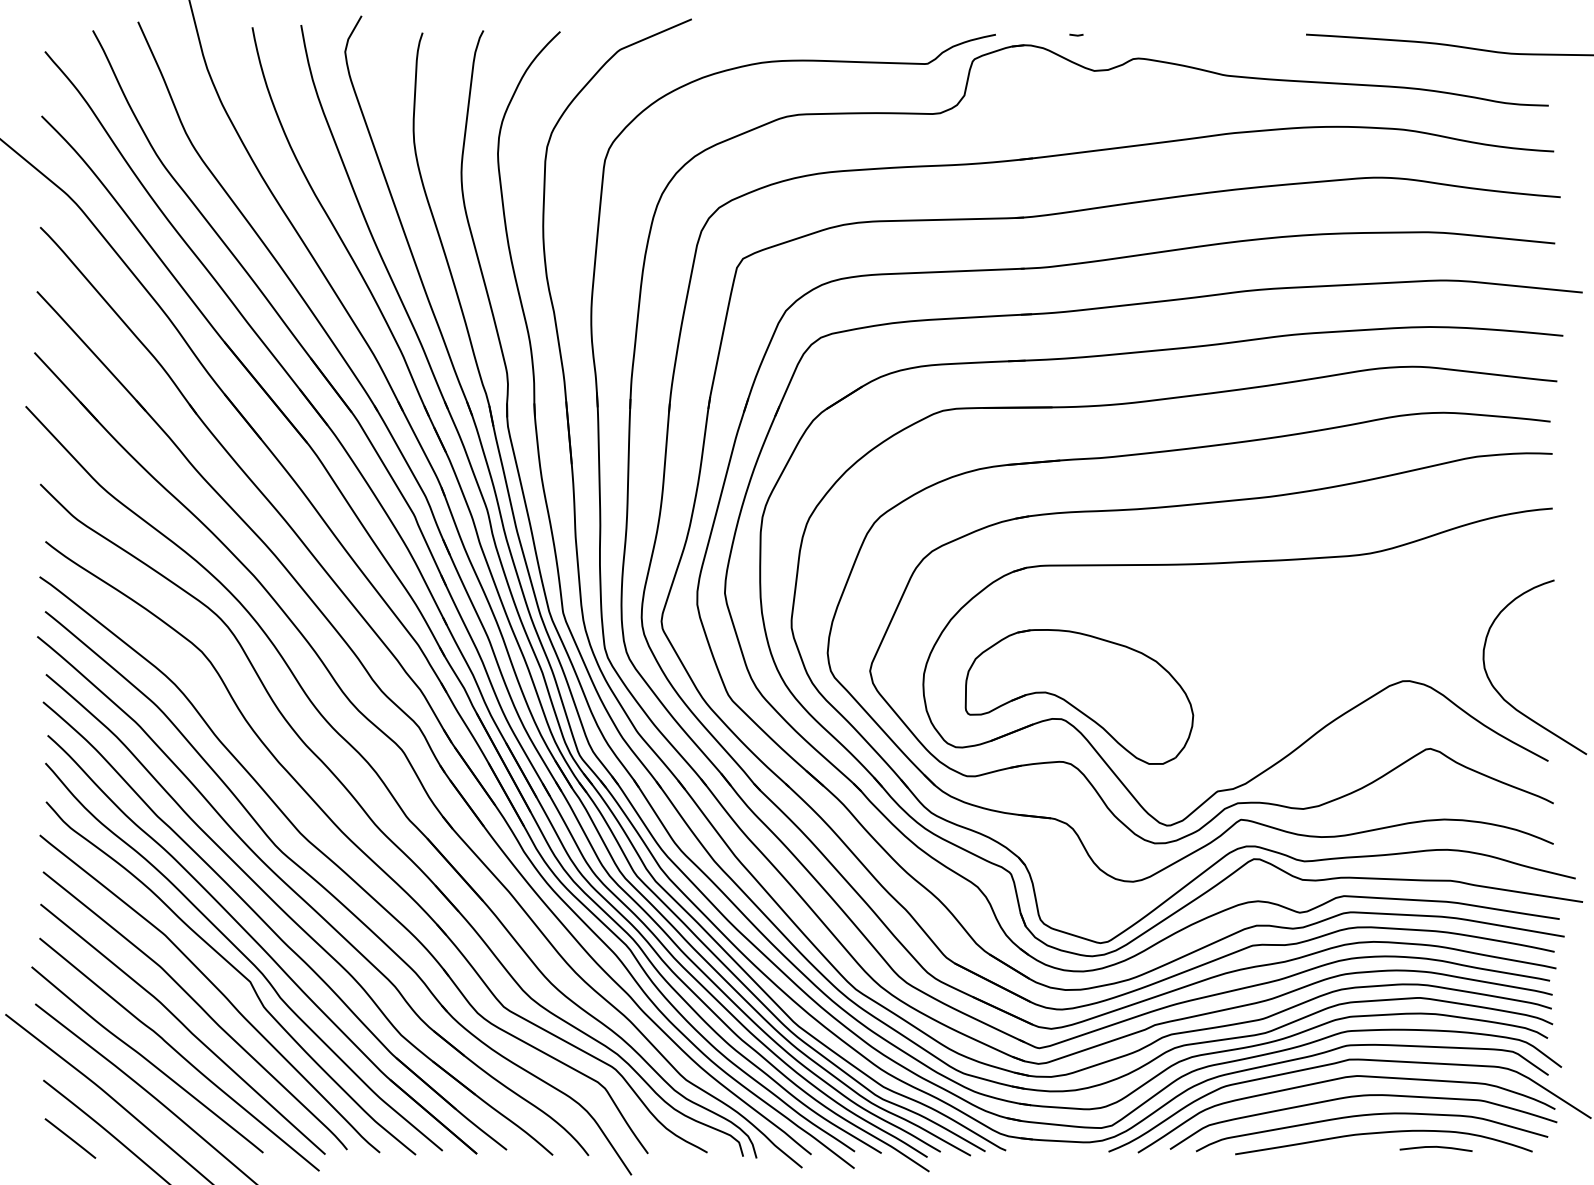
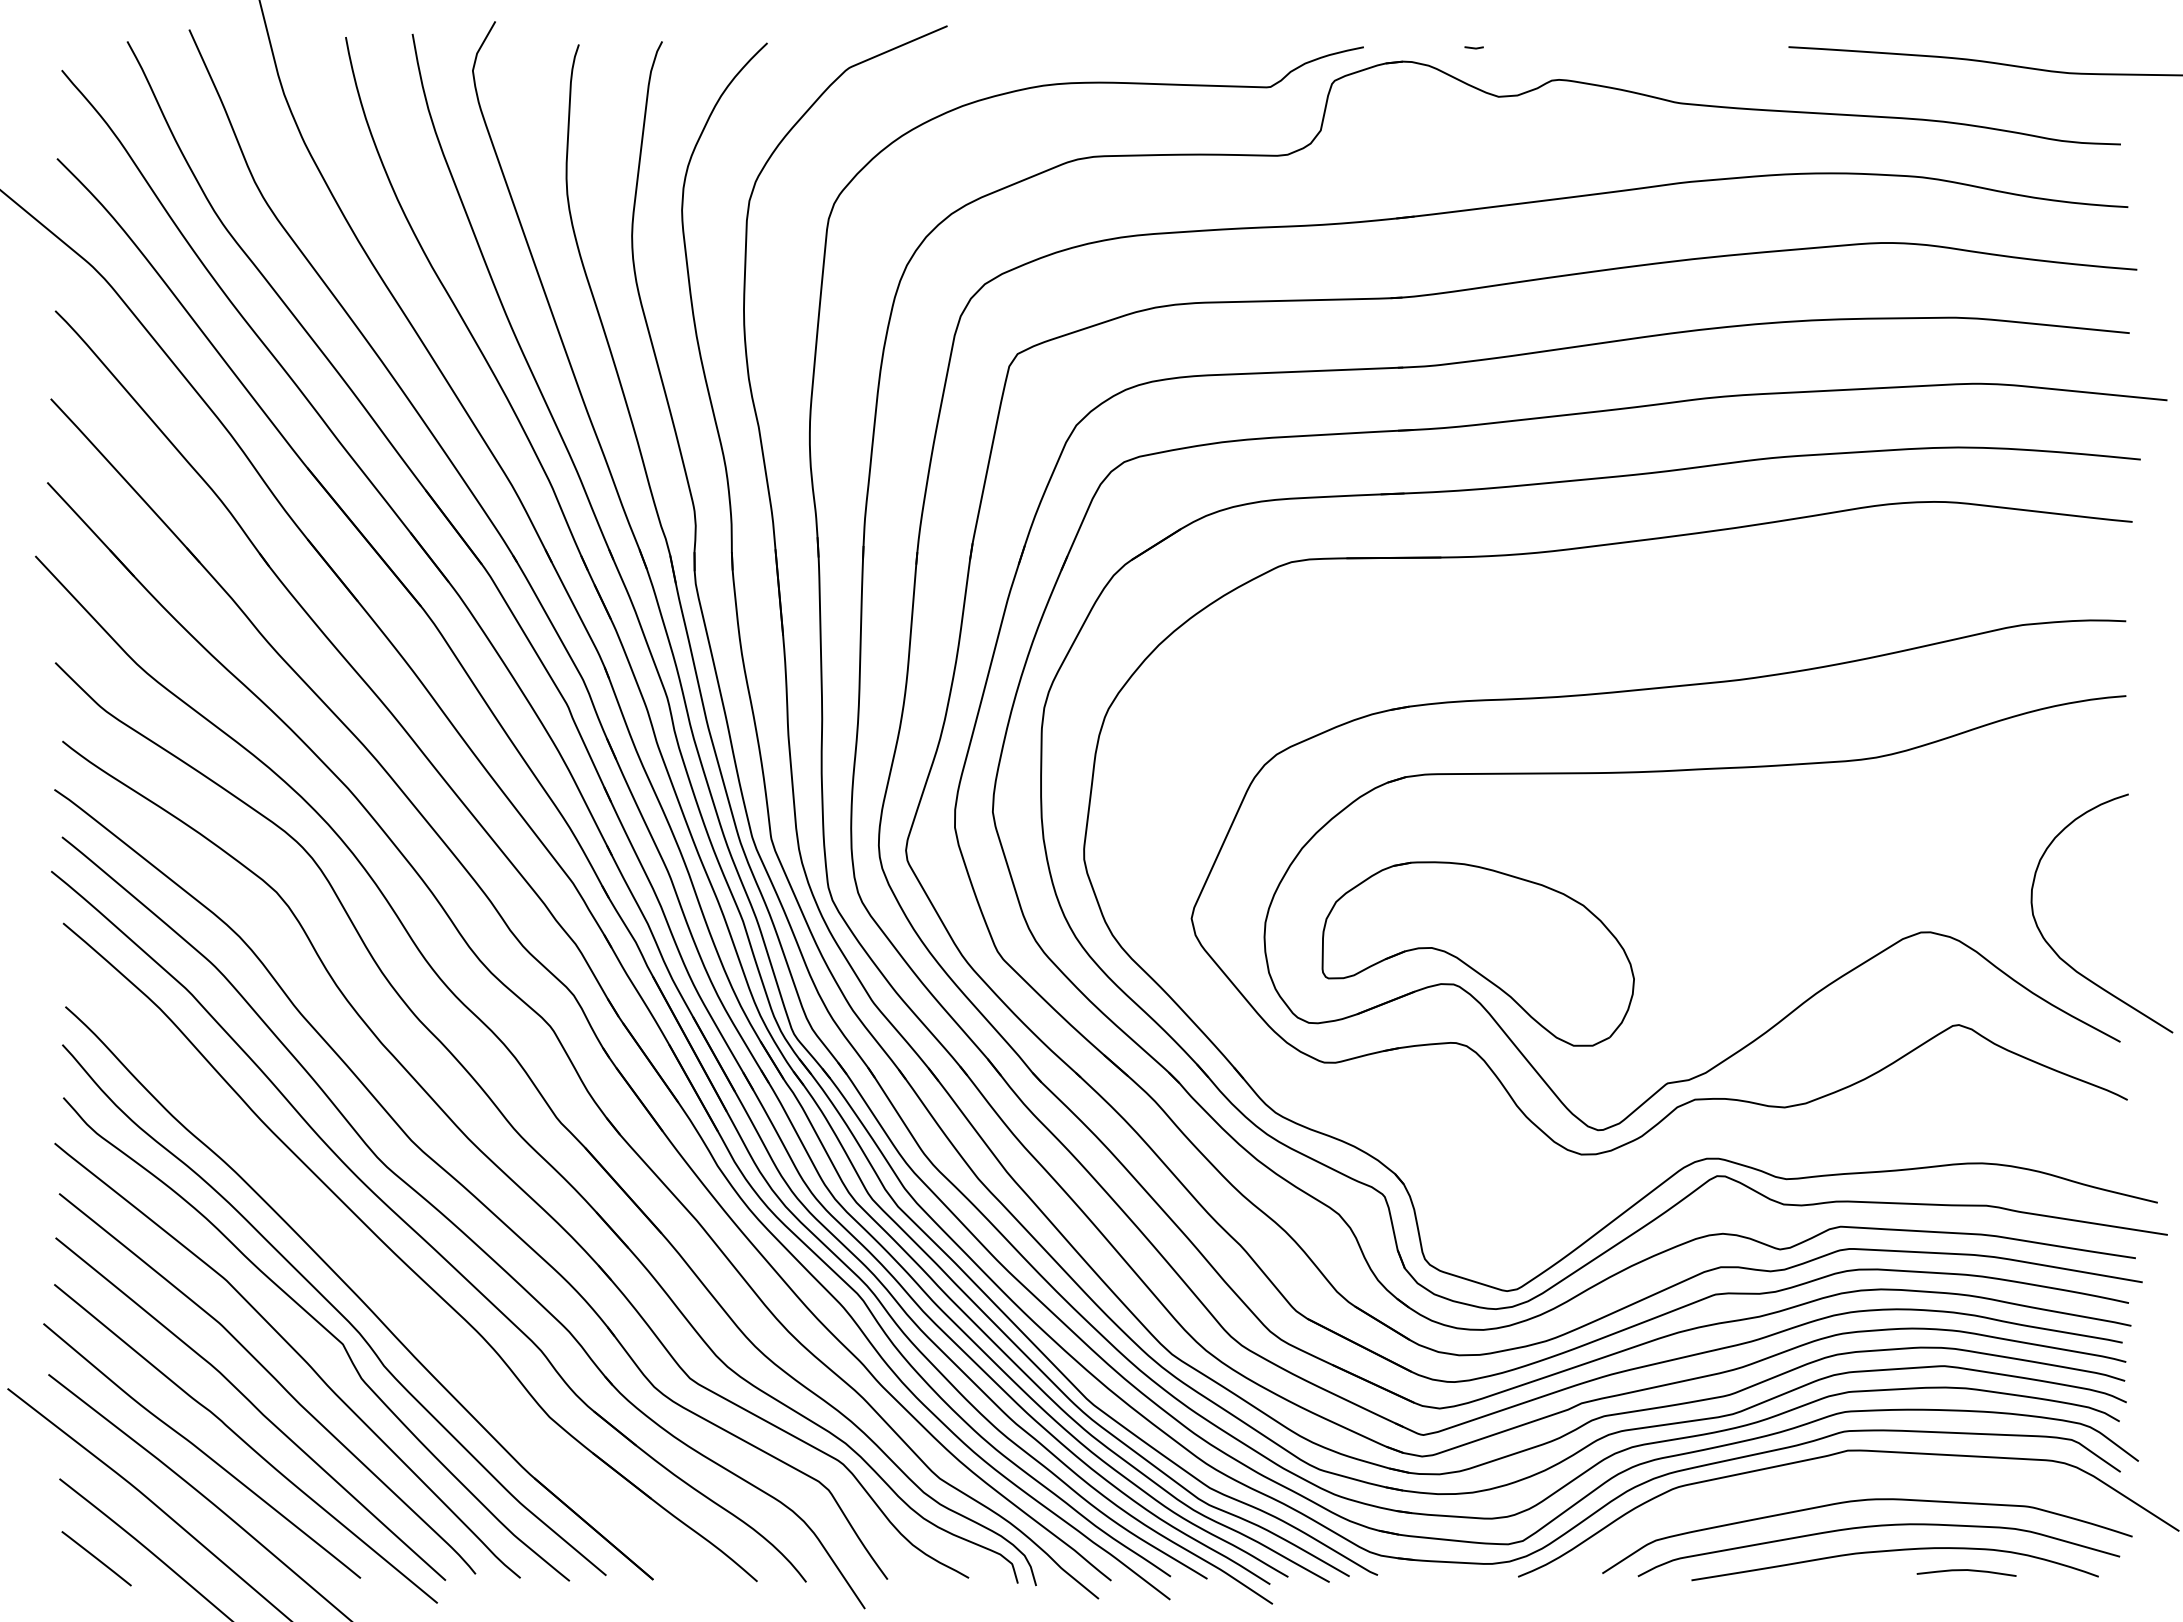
part: (1240, 819) -> (1698, 1121), removed
part: (274, 925) -> (376, 1267), removed
curve: (1340, 1079) -> (1835, 1477), removed

